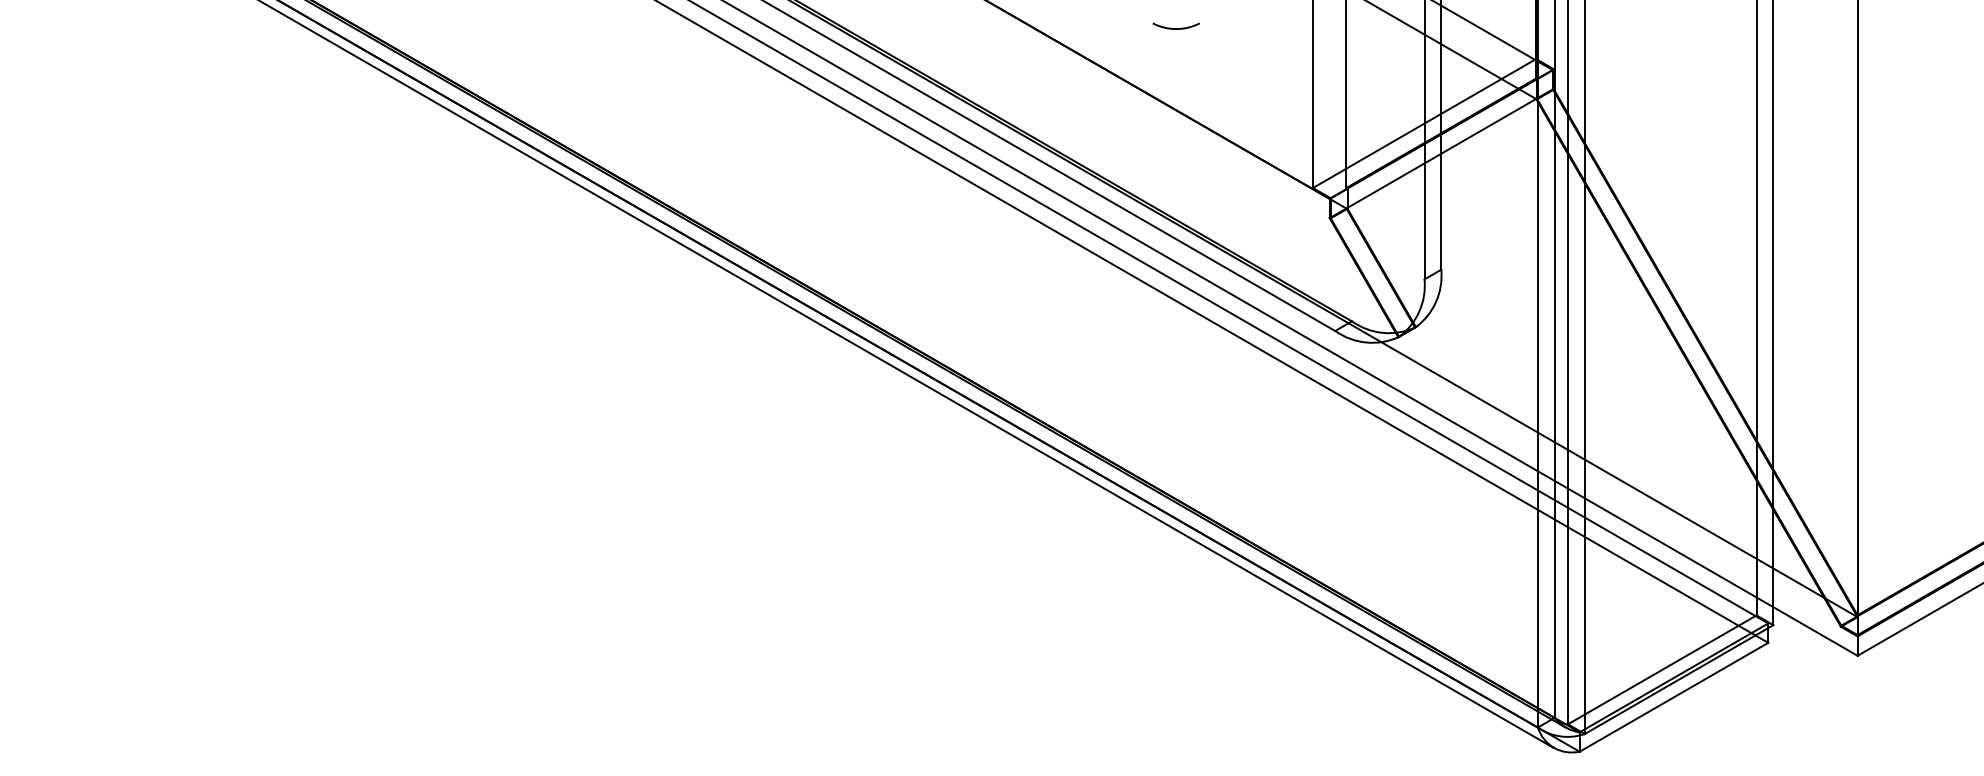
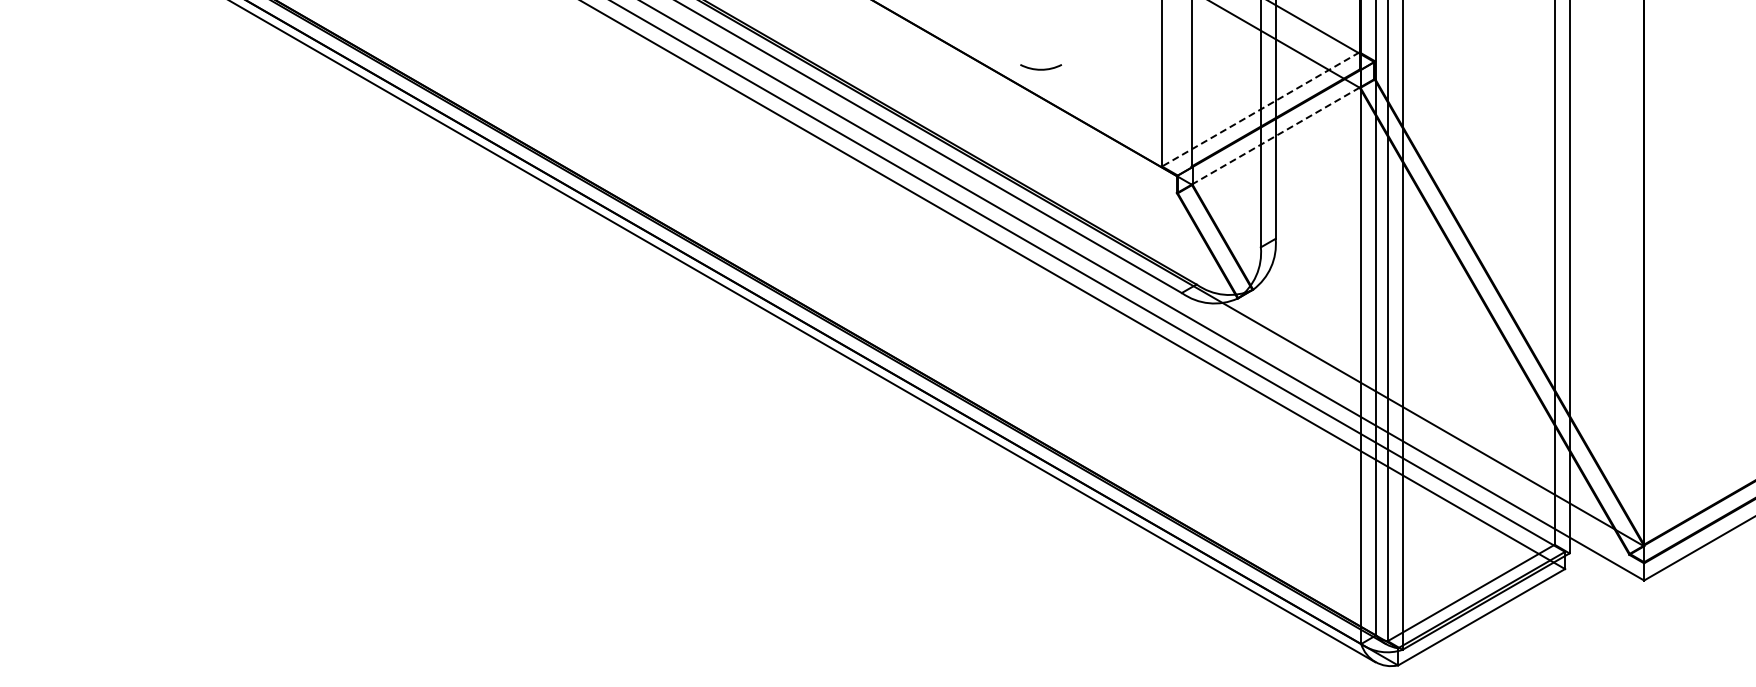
arc: (1175, 27) -> (1040, 68), moved
line: (1424, 123) -> (1260, 109), solid -> dashed
line: (1441, 154) -> (1275, 136), solid -> dashed

